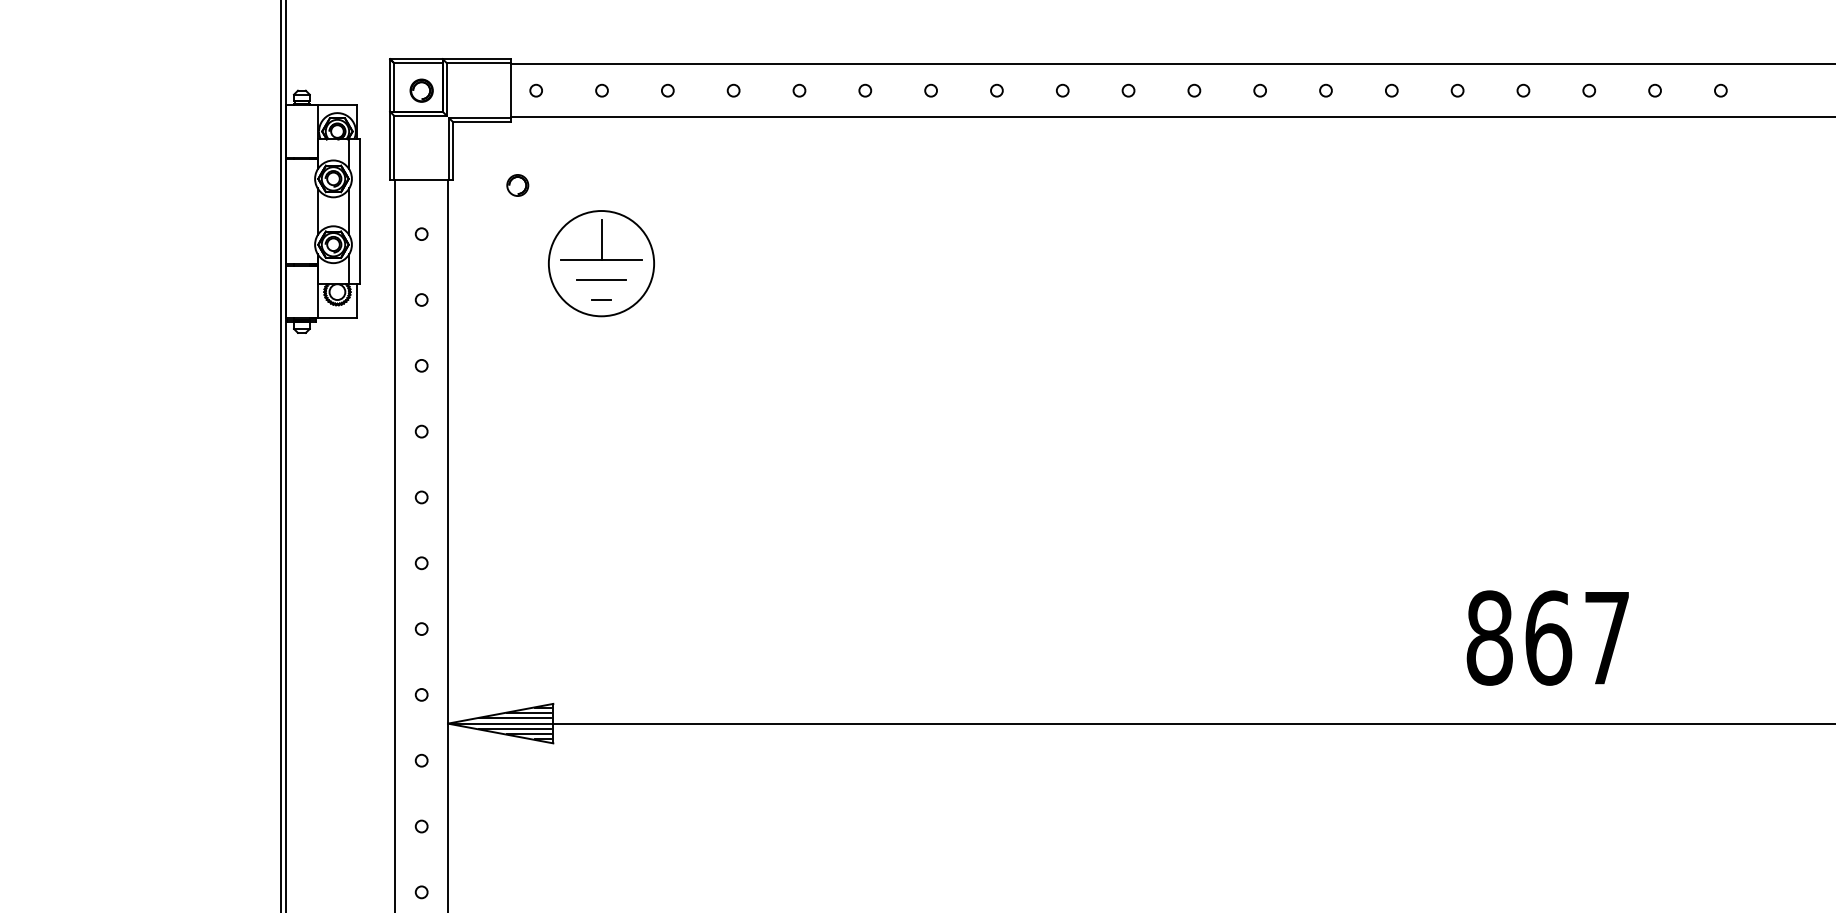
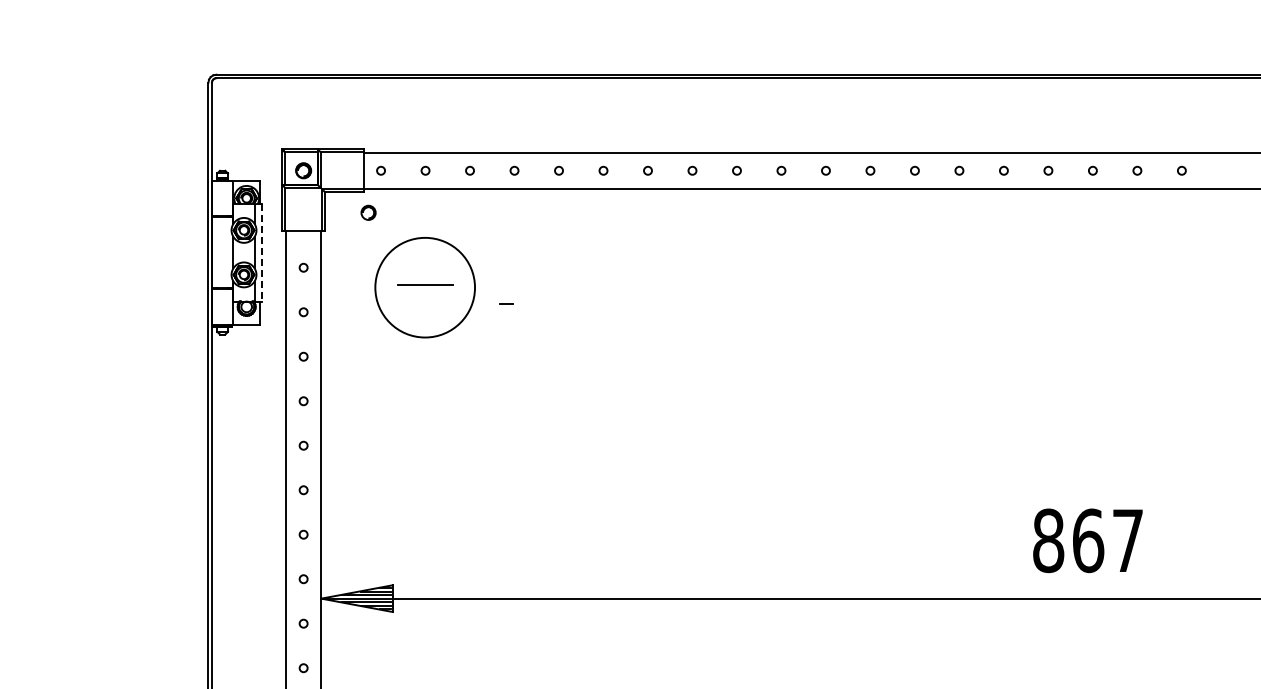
part: (517, 184) -> (368, 212), moved
line: (359, 211) -> (261, 252), solid -> dashed
line: (601, 239) -> (425, 271), removed
circle: (600, 263) -> (424, 287), size x1.4
line: (601, 279) -> (425, 298), removed
line: (601, 298) -> (506, 303), moved
text: (1547, 637) -> (1087, 540), moved

